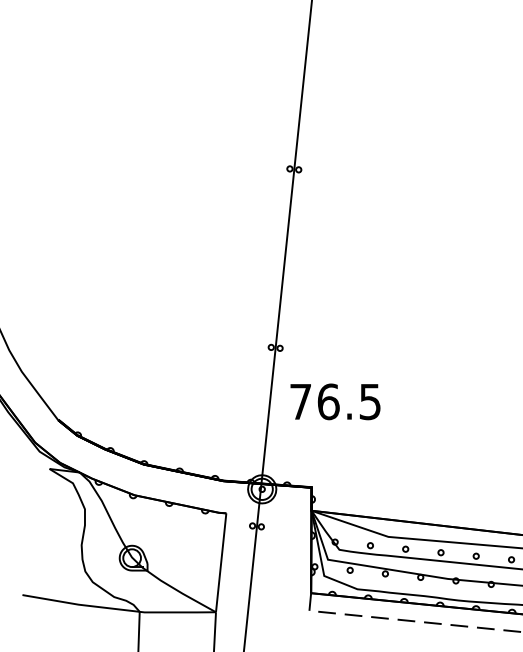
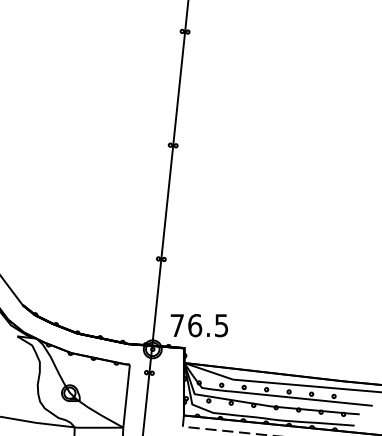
text: (335, 401) -> (199, 325), moved

